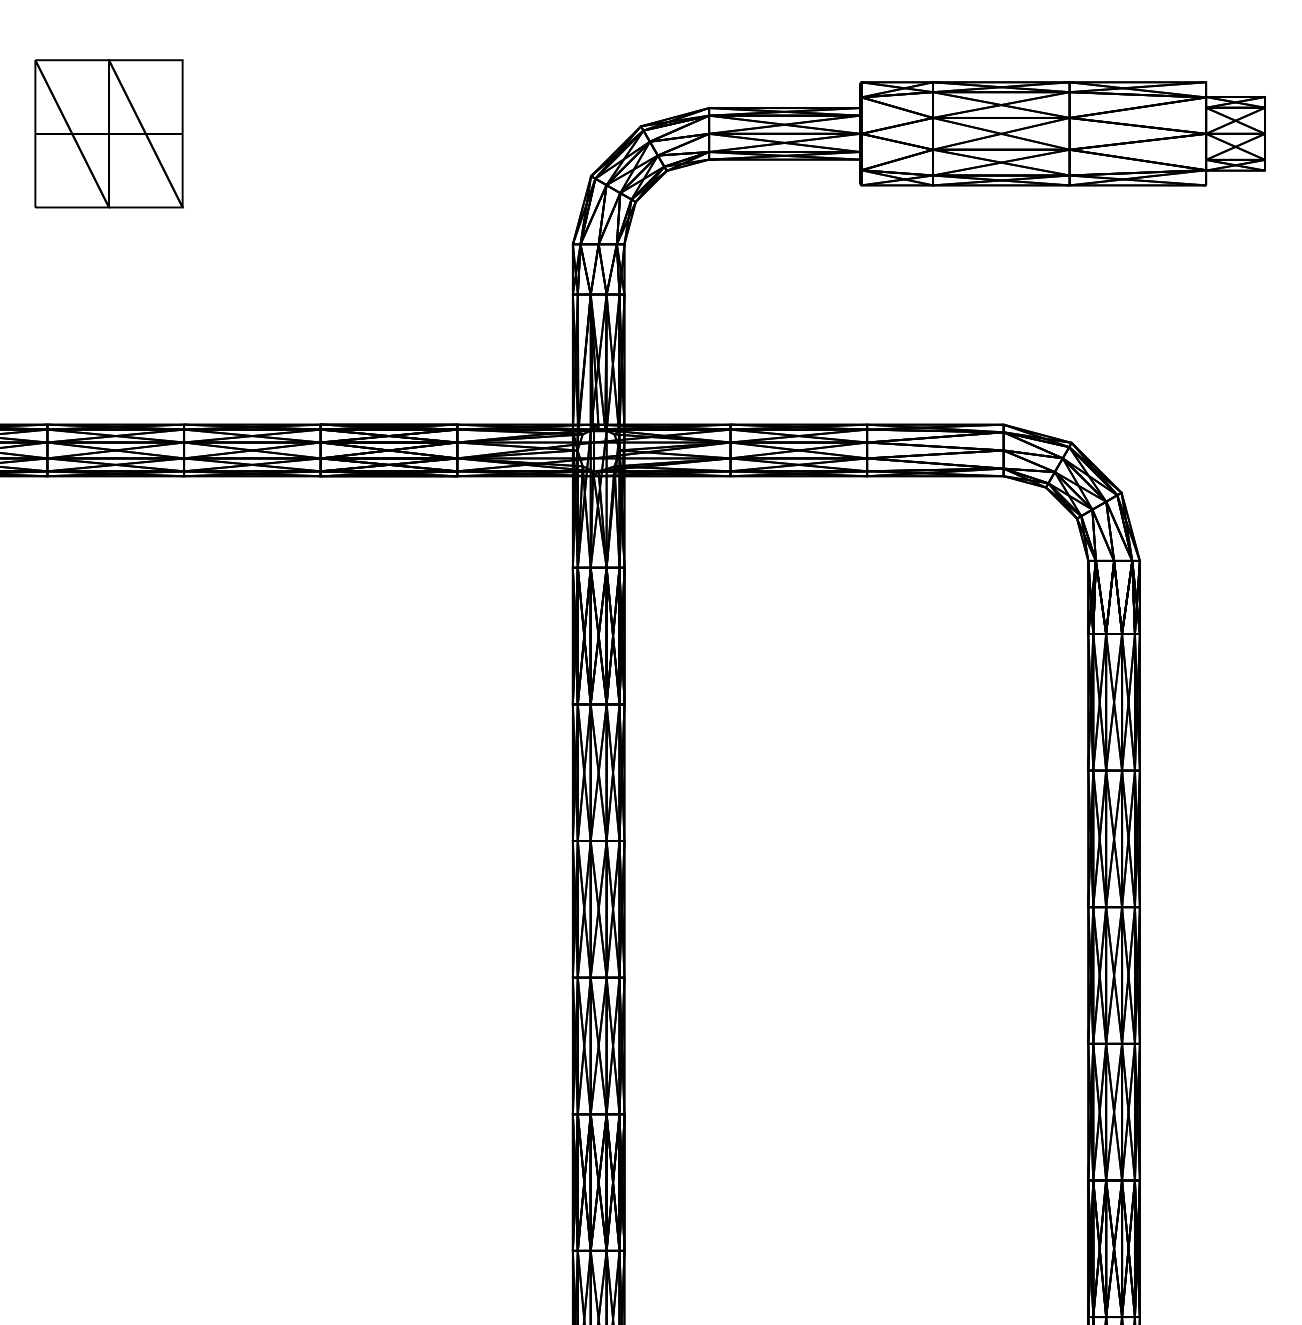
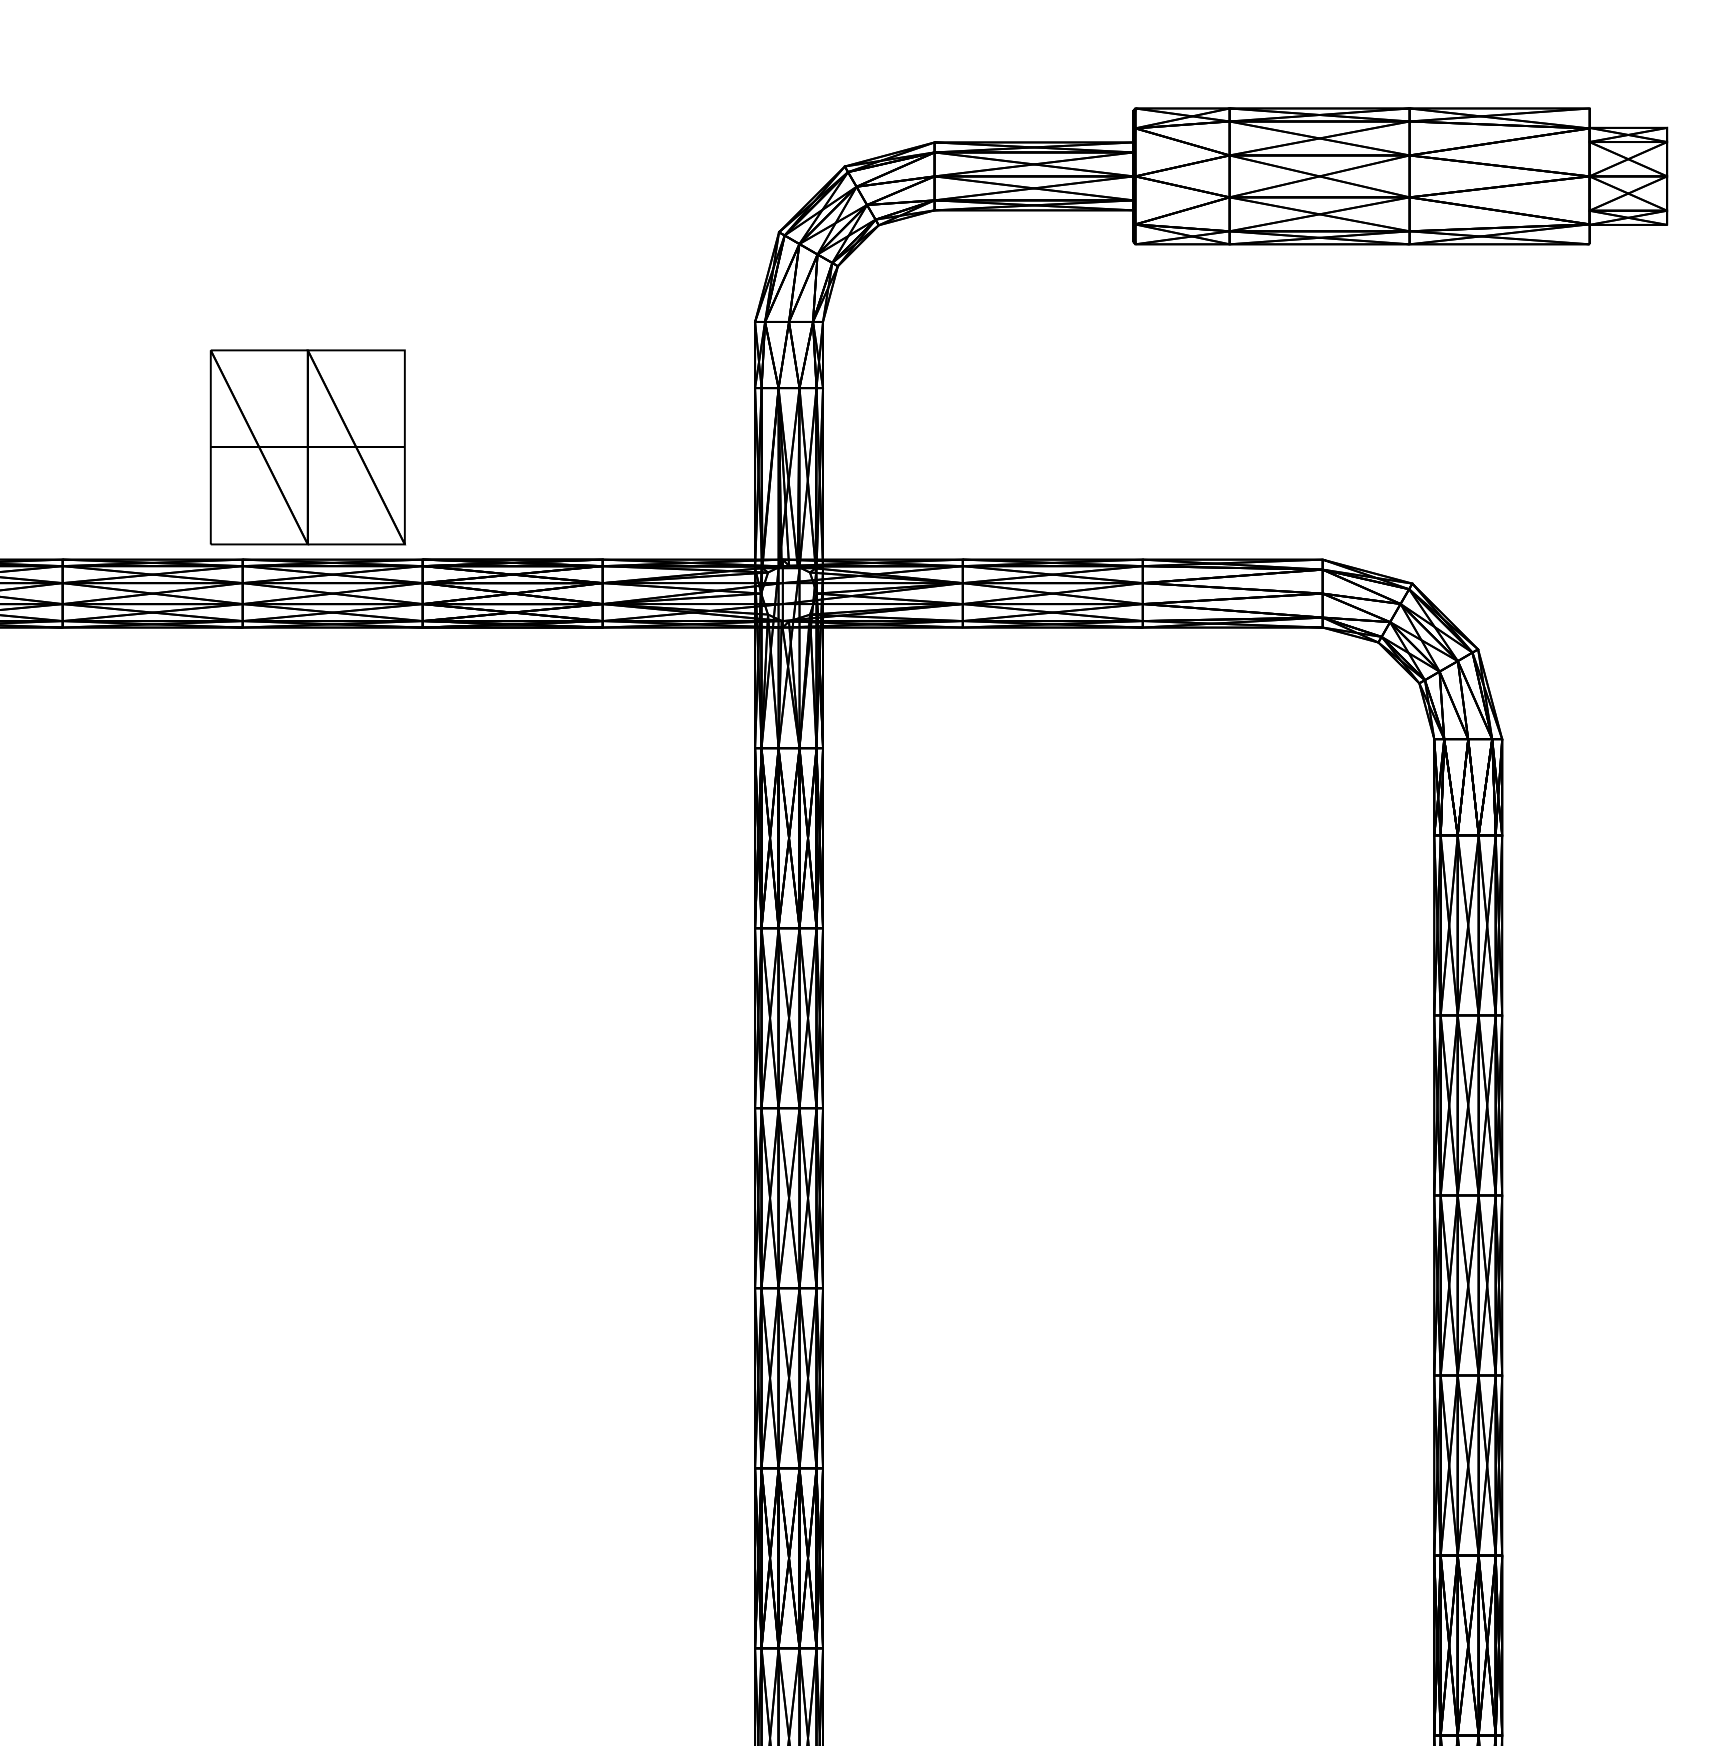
part: (108, 133) -> (307, 447), moved

